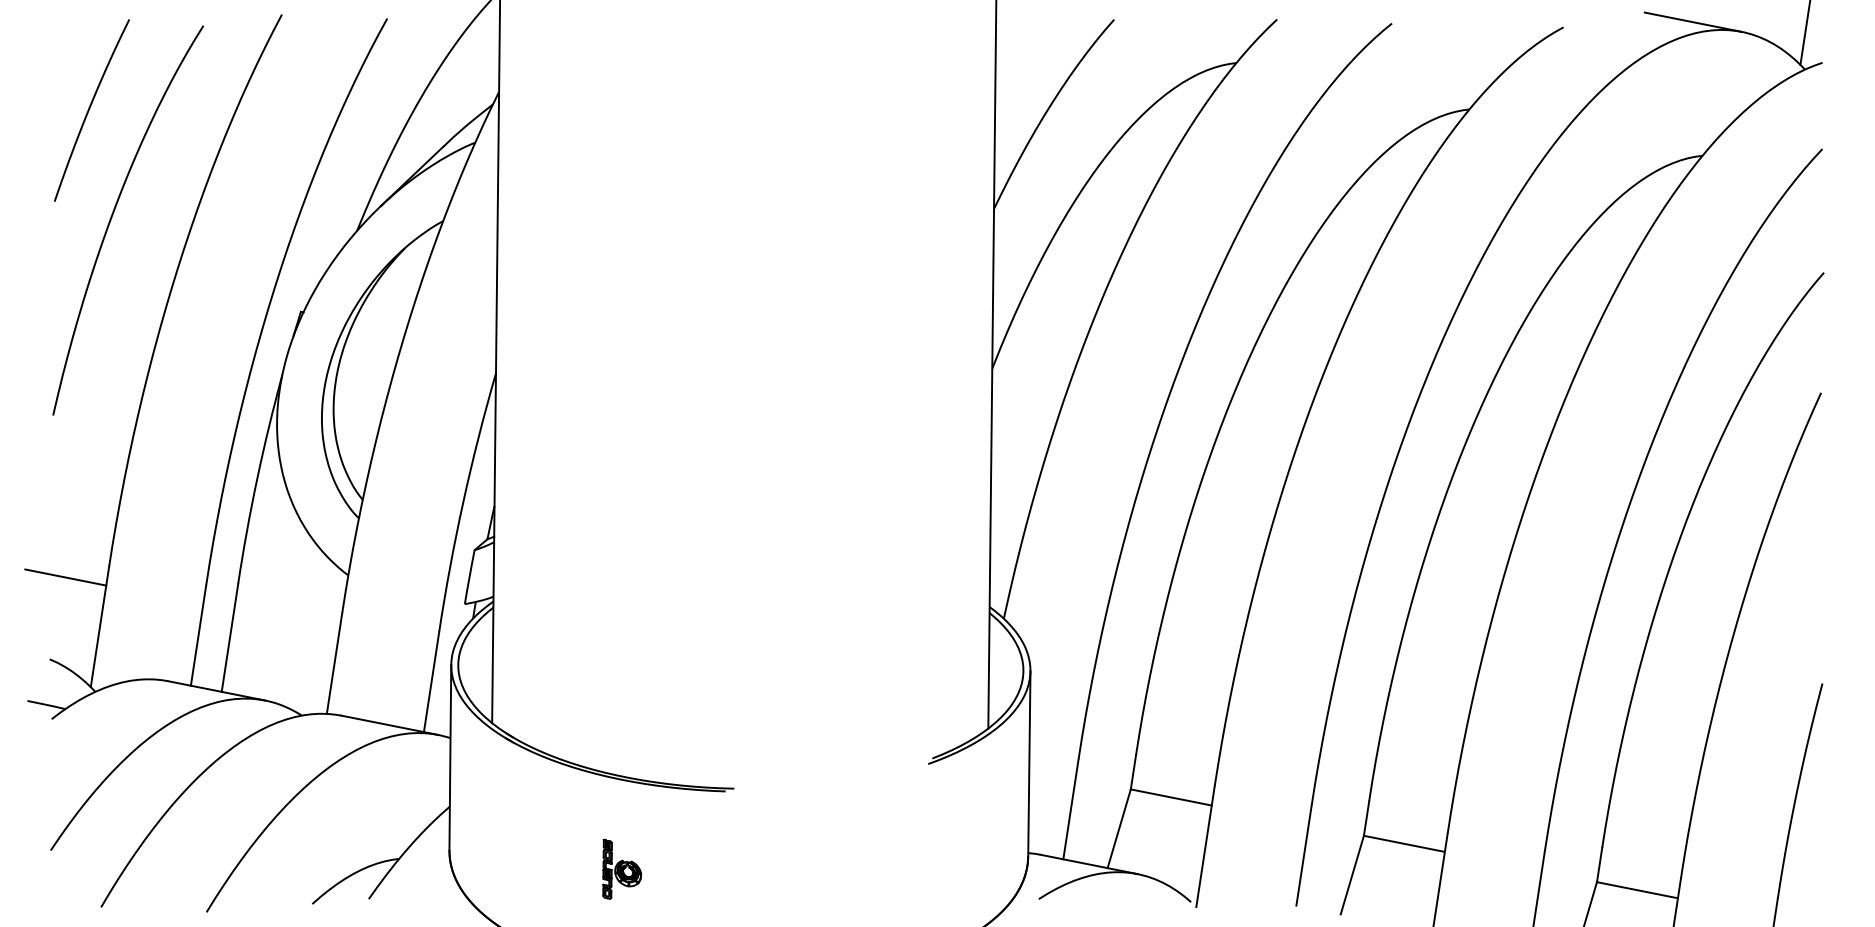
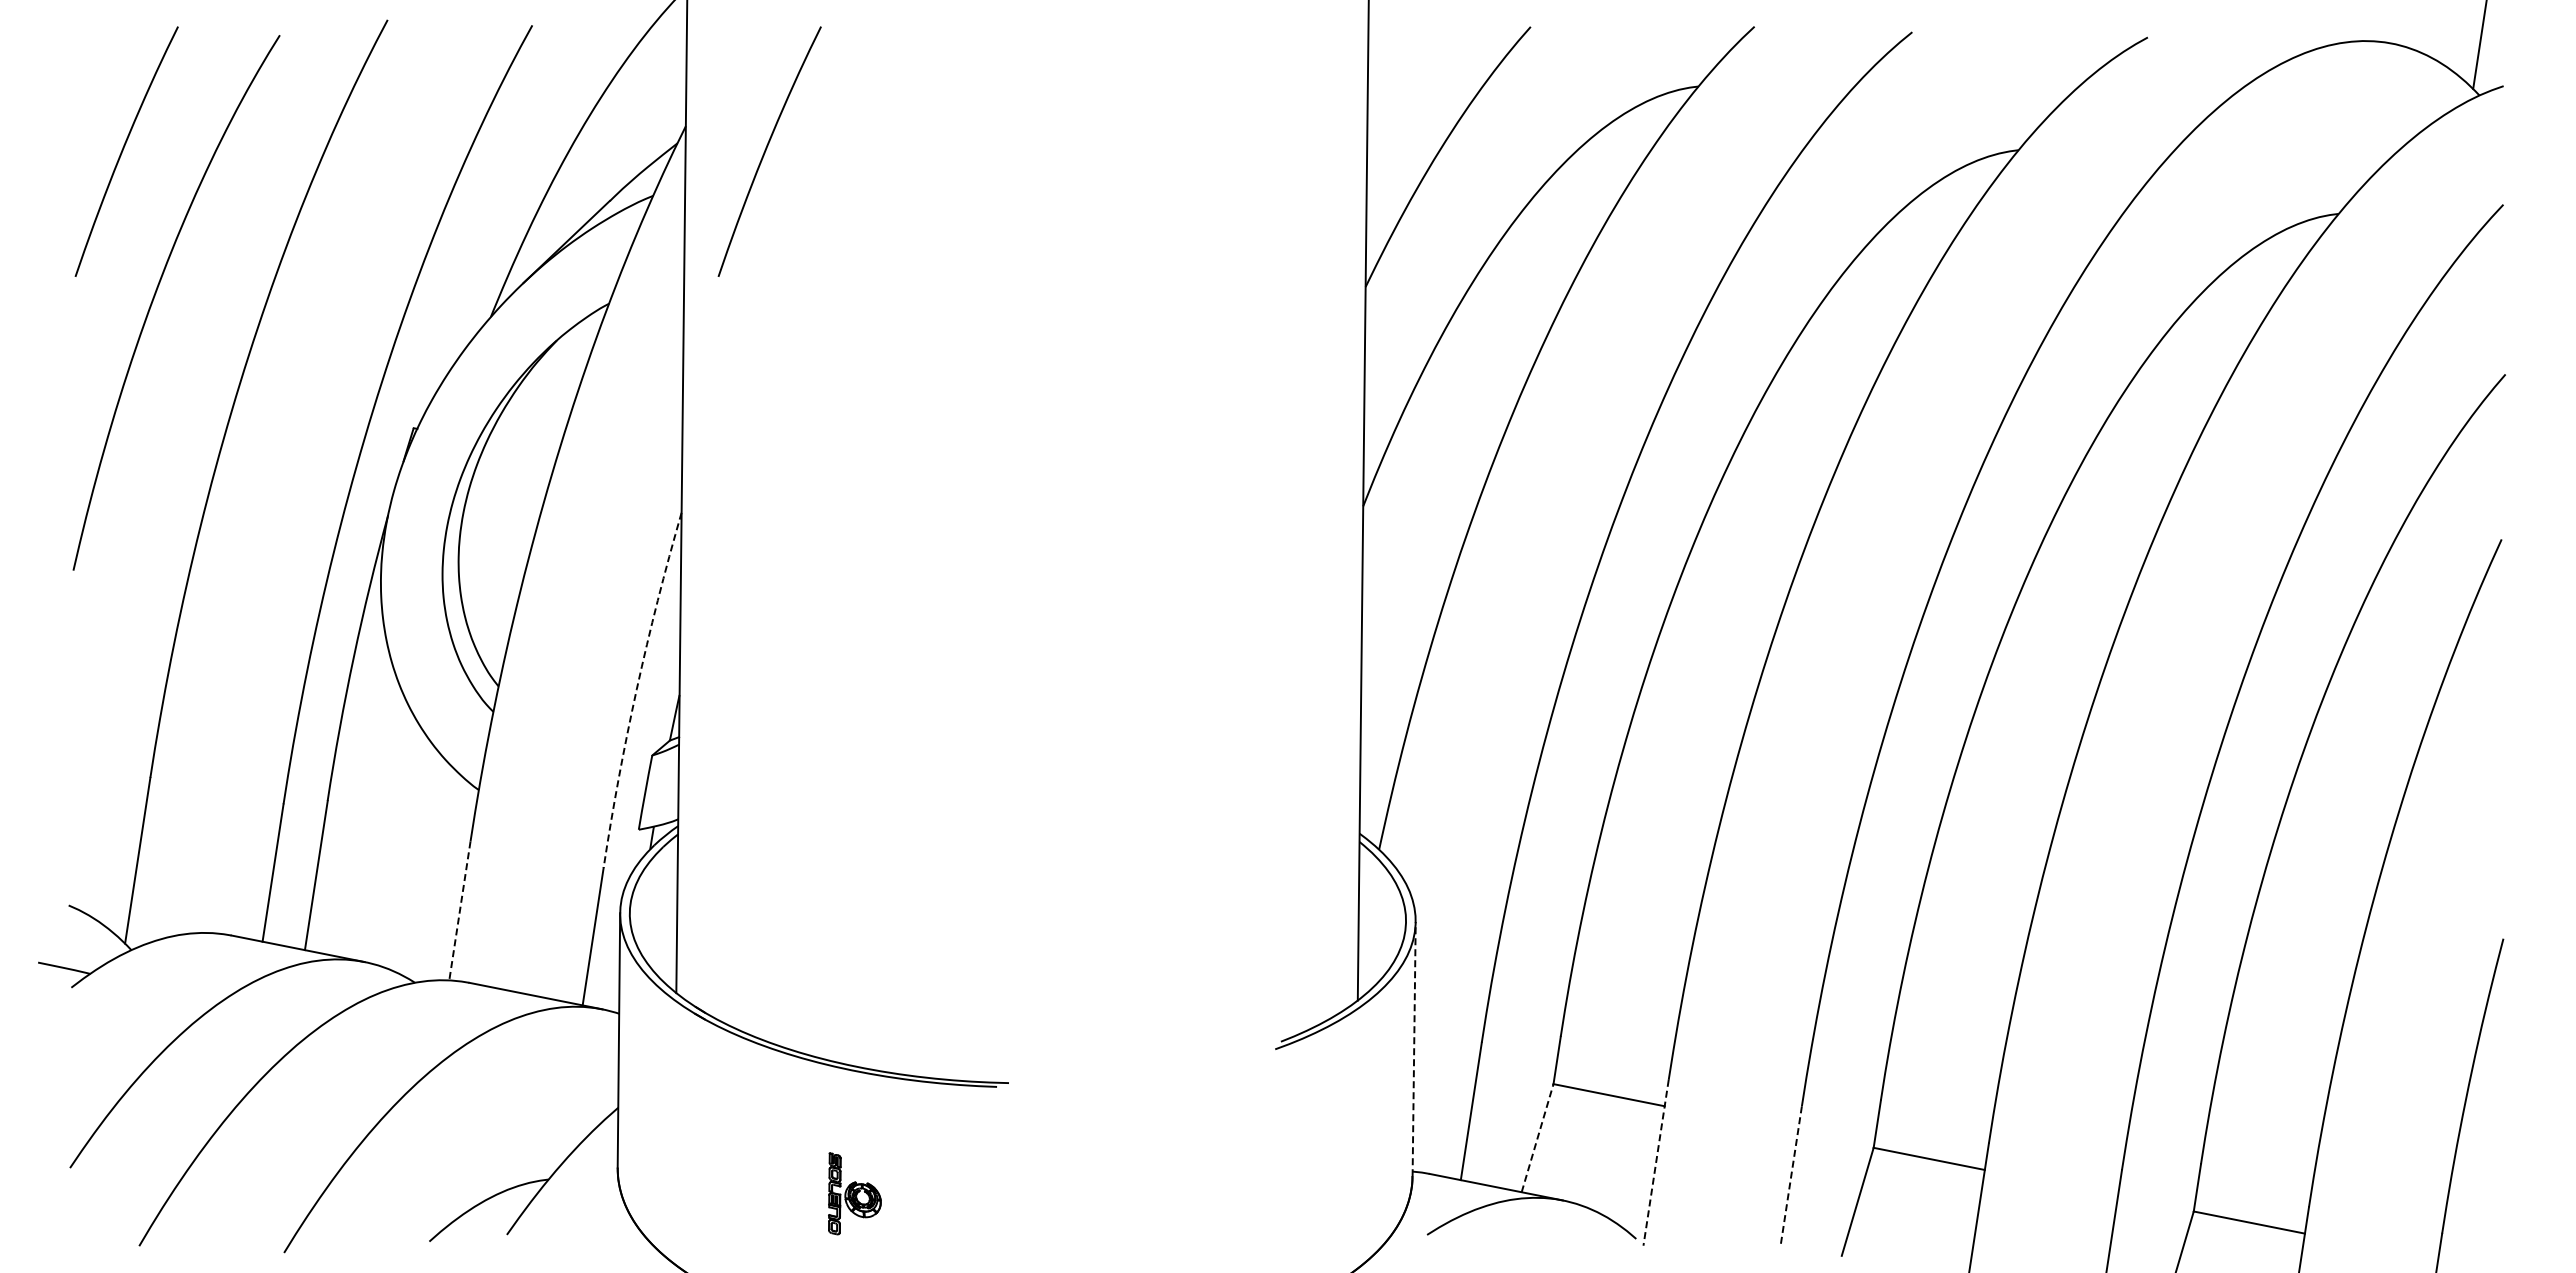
line: (1692, 22) -> (2325, 30), removed
curve: (557, 110) -> (766, 151), added
arc: (463, 502) -> (636, 689), solid -> dashed
line: (65, 577) -> (90, 793), removed
line: (334, 663) -> (459, 911), solid -> dashed
line: (1029, 763) -> (1414, 1048), solid -> dashed
line: (1119, 828) -> (1537, 1137), solid -> dashed
line: (1205, 846) -> (1656, 1162), solid -> dashed
line: (1304, 855) -> (1791, 1175), solid -> dashed

